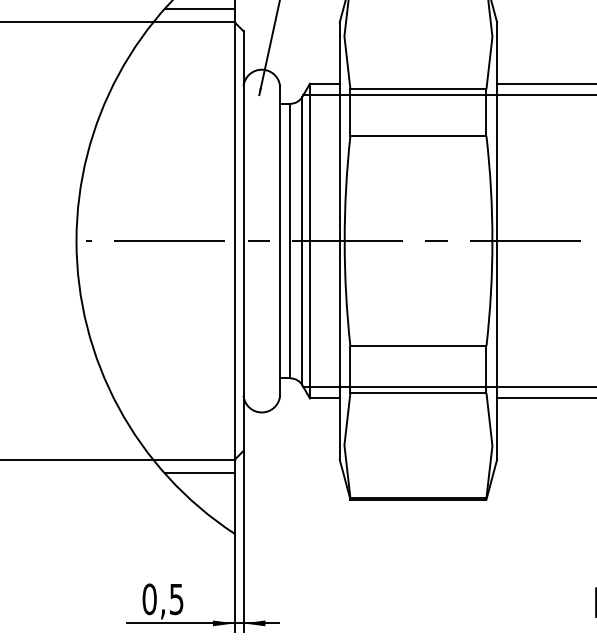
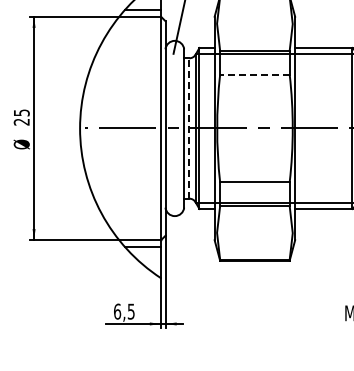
line: (417, 135) -> (254, 74), solid -> dashed
line: (290, 239) -> (189, 127), solid -> dashed
text: (149, 598) -> (117, 311), 0,5 -> 6,5

